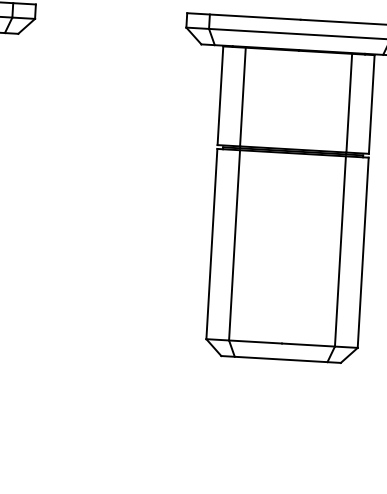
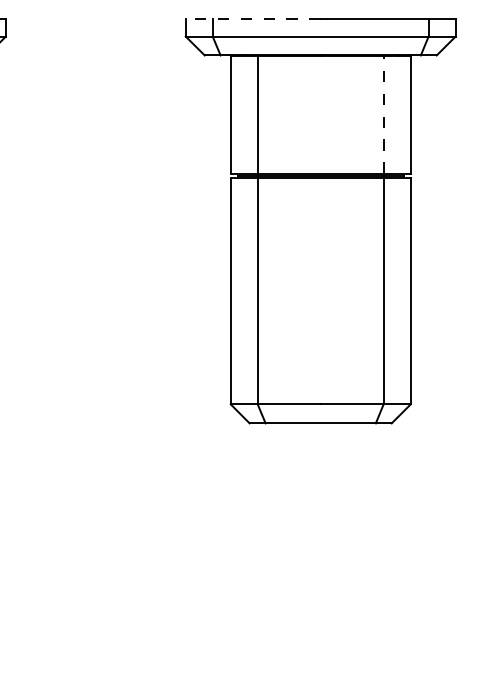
line: (243, 16) -> (252, 19), solid -> dashed
line: (348, 103) -> (383, 115), solid -> dashed

